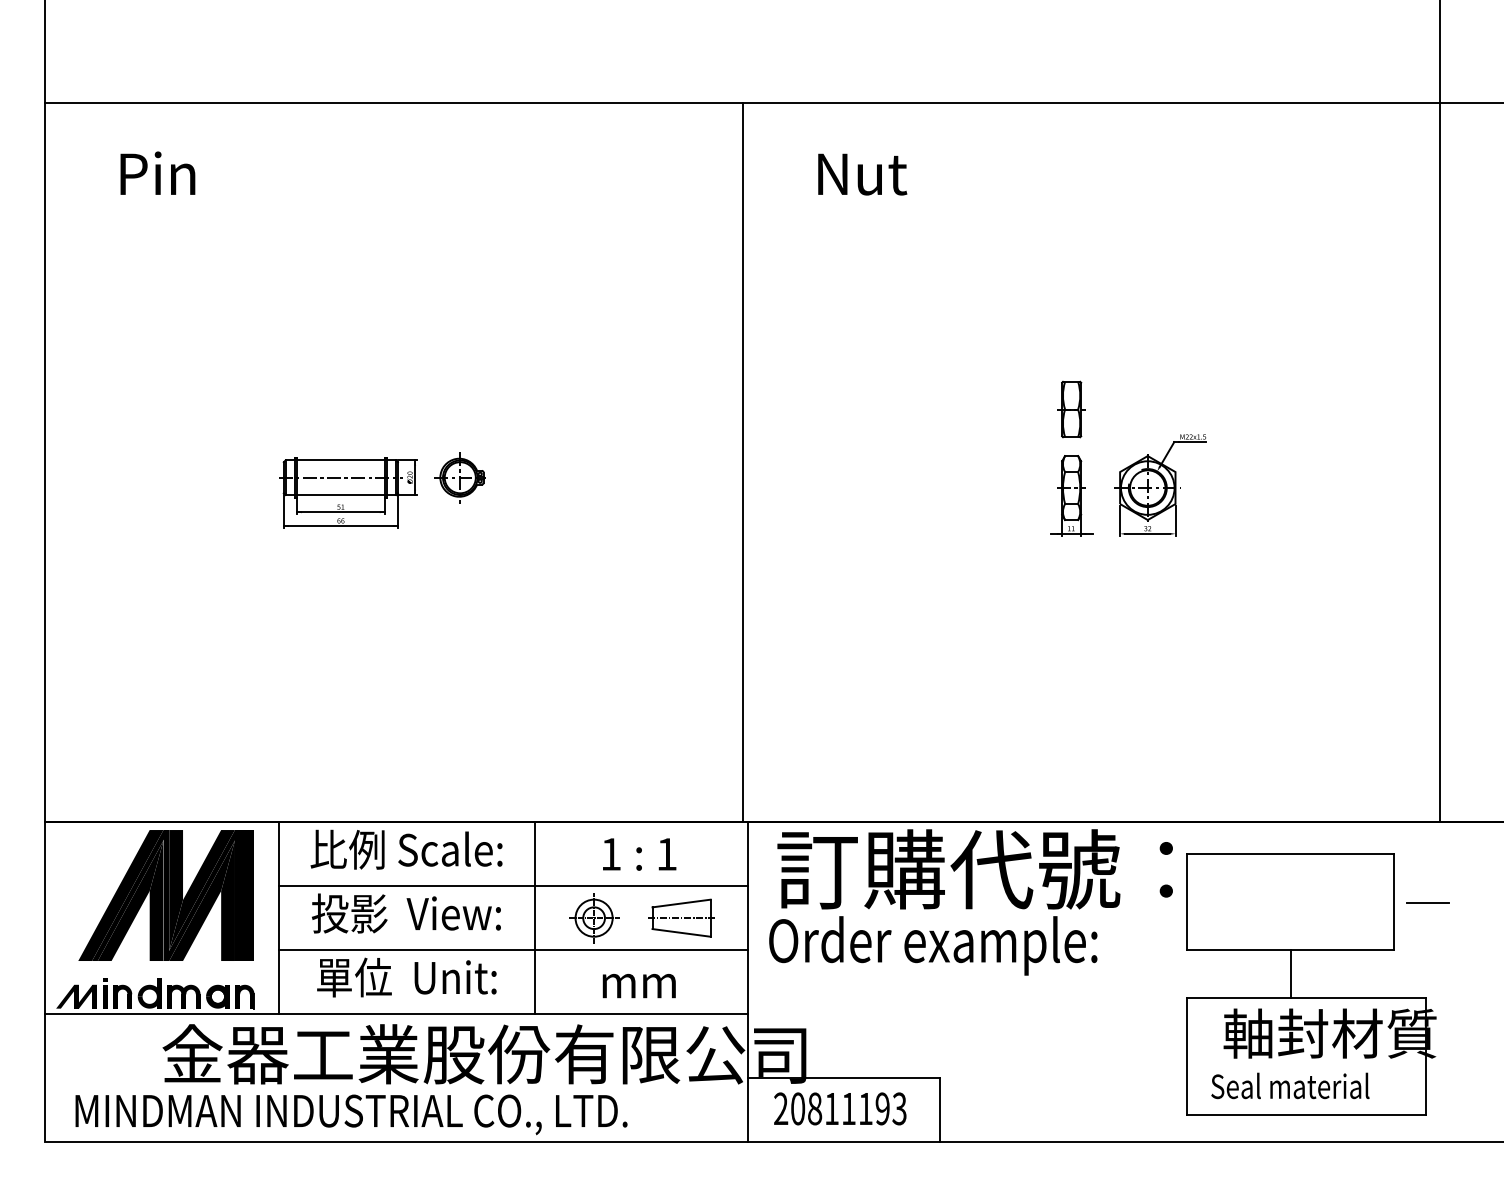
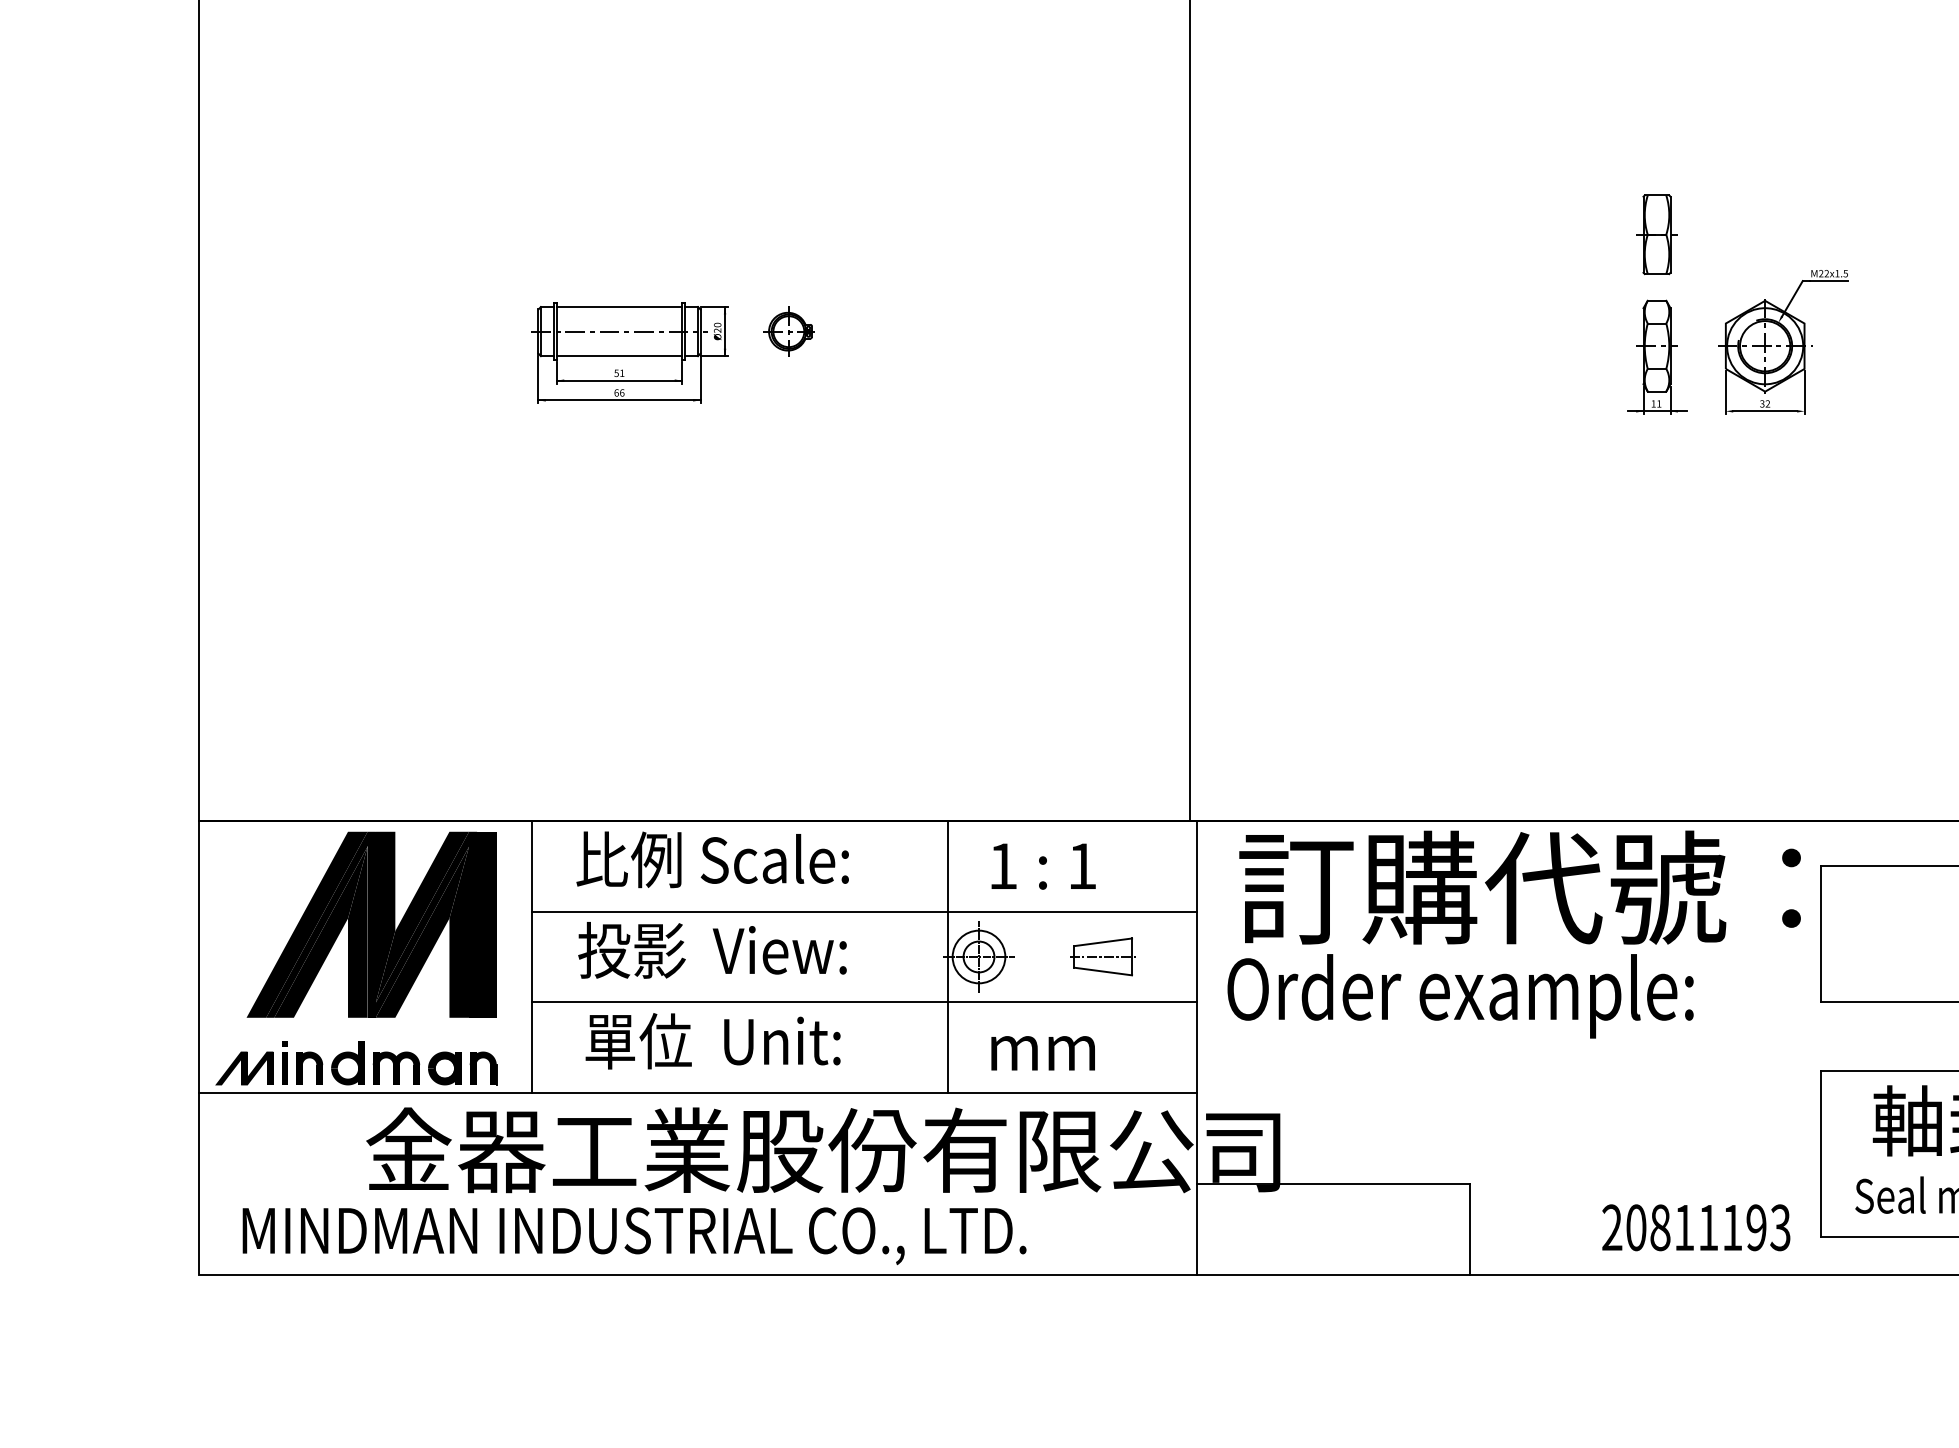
part: (459, 477) -> (787, 331), size x0.7
part: (681, 917) -> (1103, 955), size x0.7
line: (534, 918) -> (946, 957), moved
text: (840, 1108) -> (1696, 1227), moved

